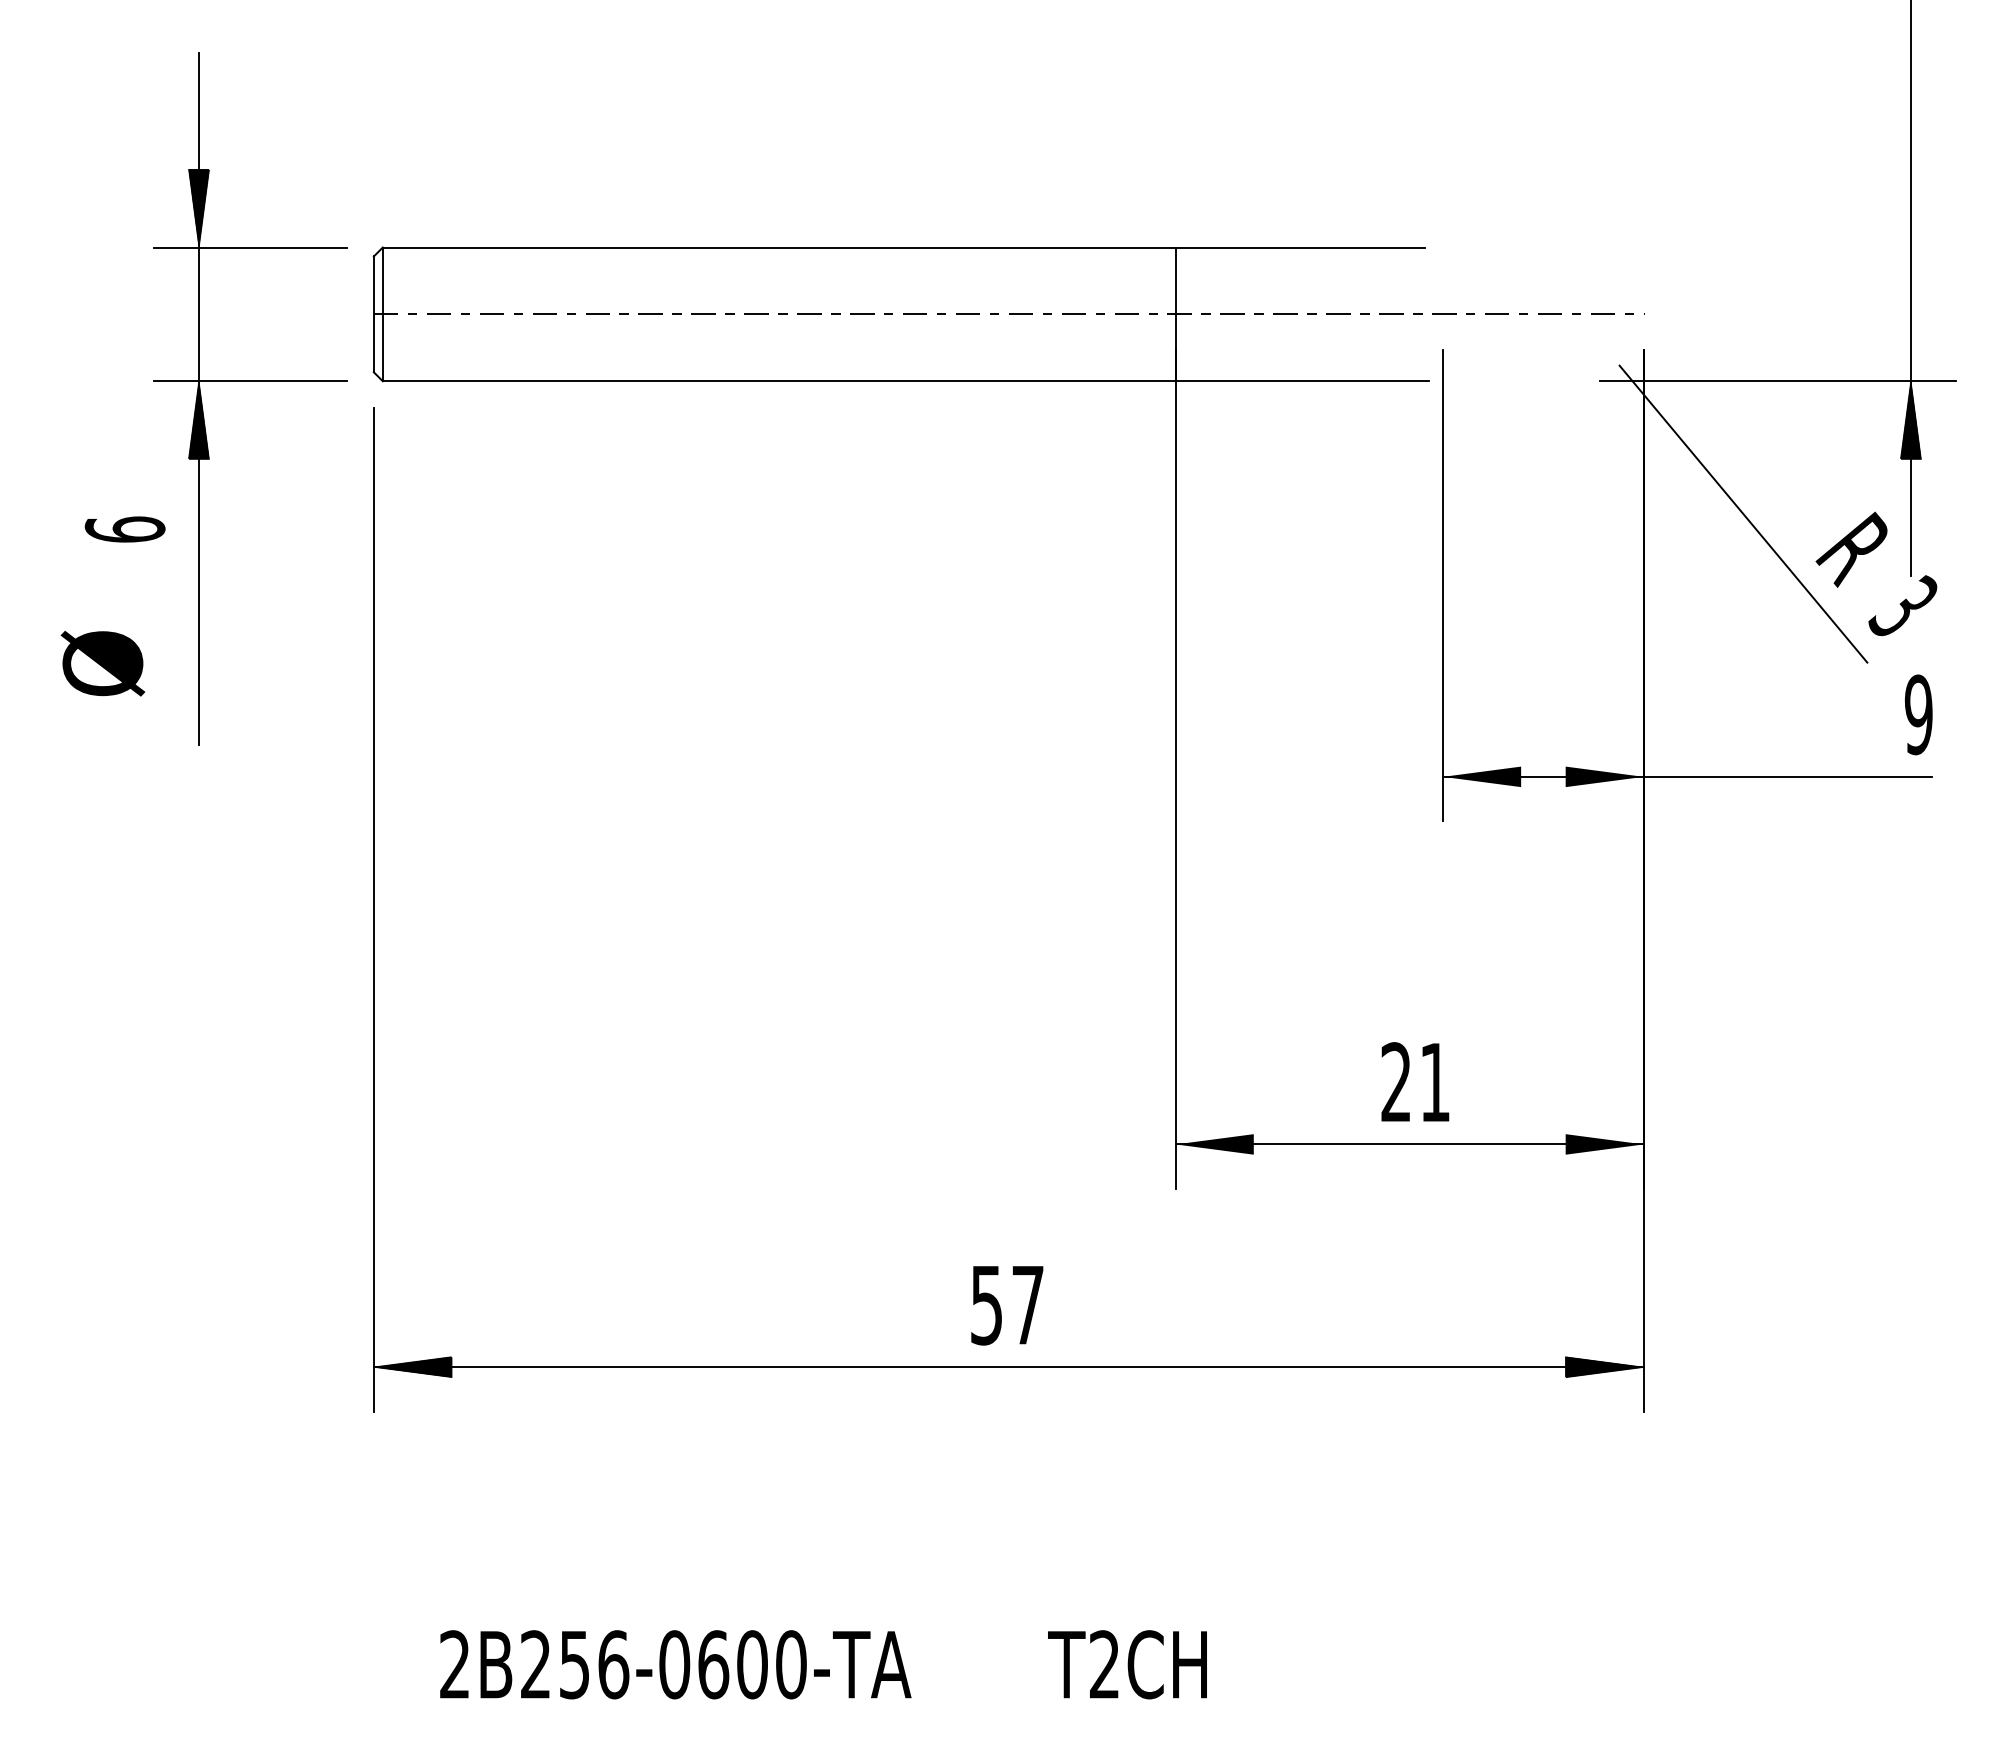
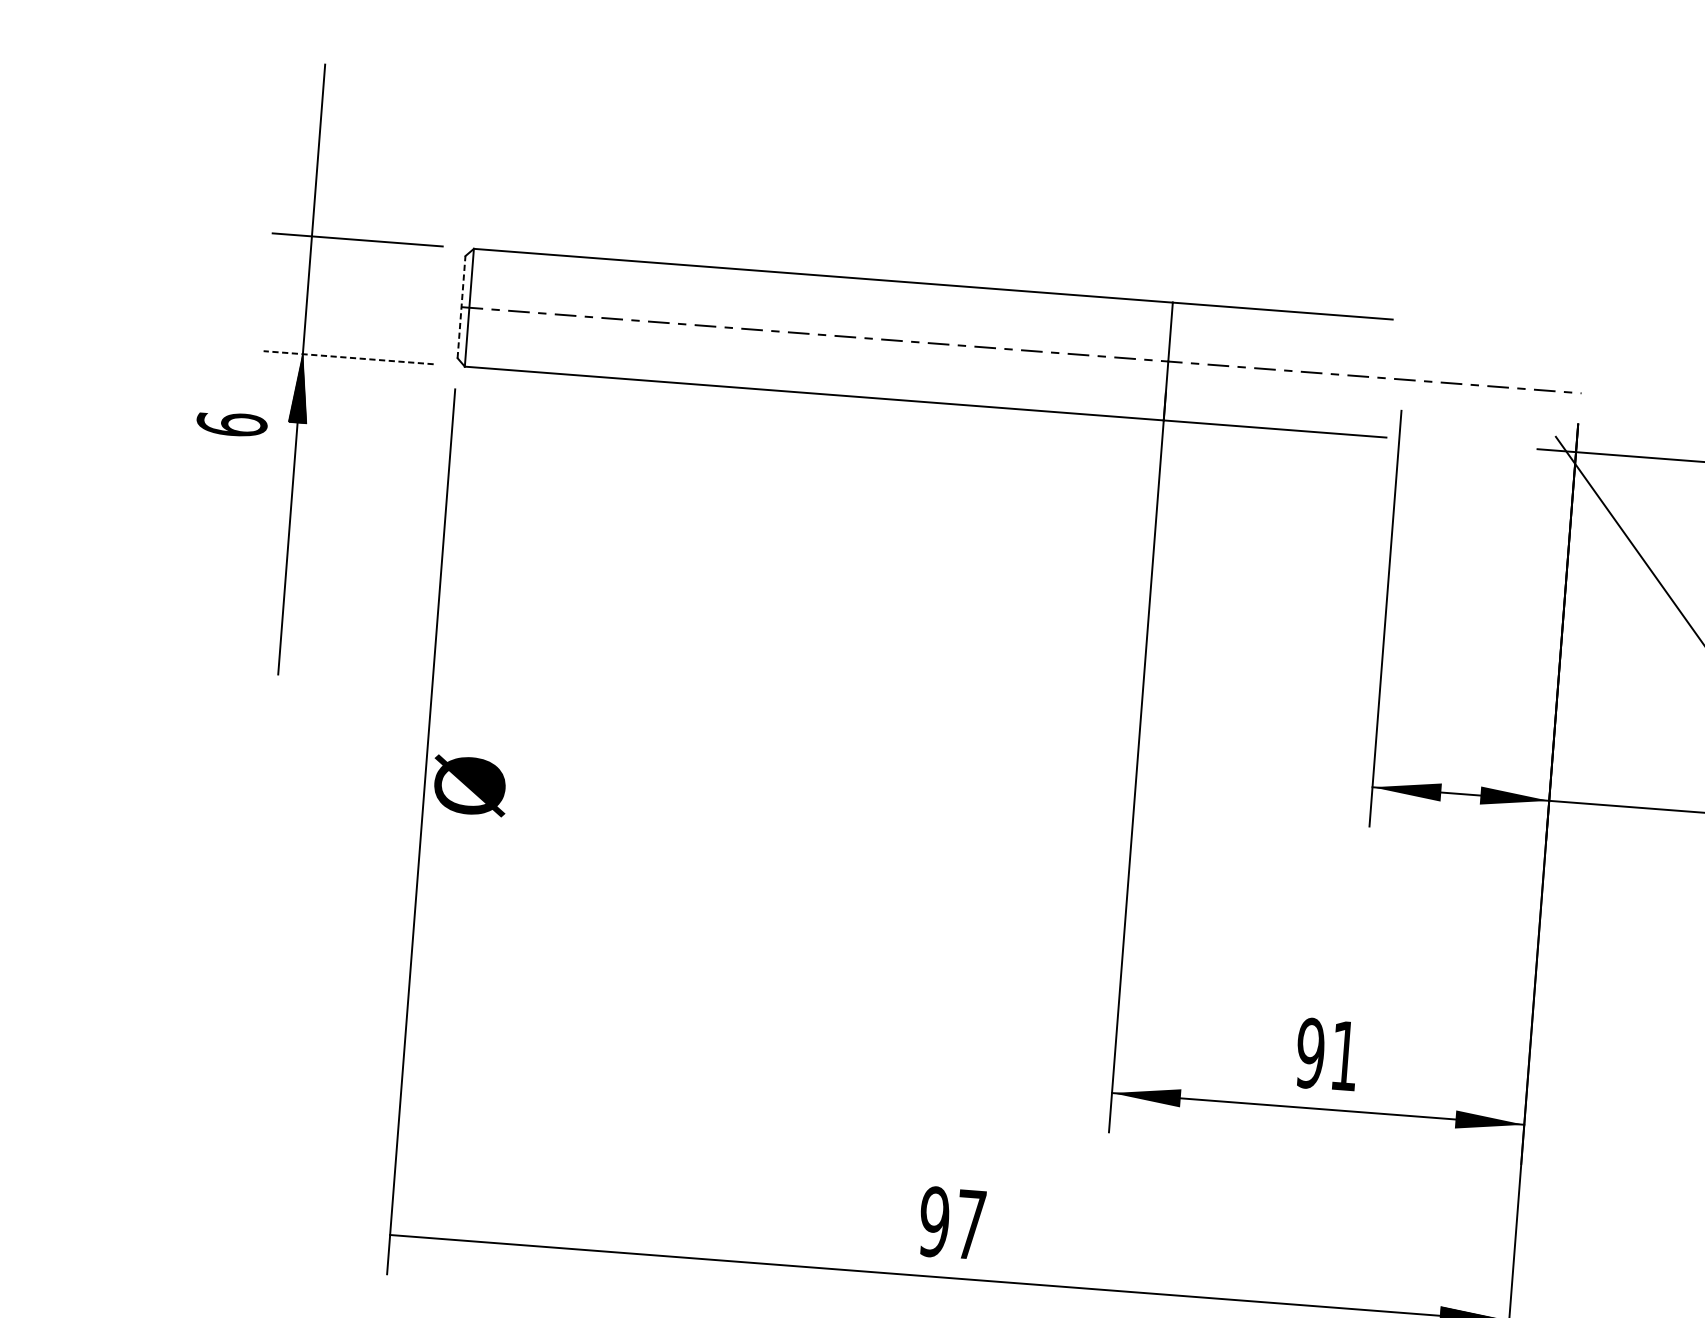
hatch: (198, 208) -> (314, 201), removed
line: (373, 314) -> (461, 307), solid -> dashed
line: (250, 381) -> (348, 357), solid -> dashed
text: (124, 529) -> (231, 424), moved
text: (102, 663) -> (469, 785), moved
text: (1396, 1082) -> (1310, 1053), 21 -> 91
text: (986, 1304) -> (934, 1221), 57 -> 97
hatch: (412, 1367) -> (424, 1237), removed

